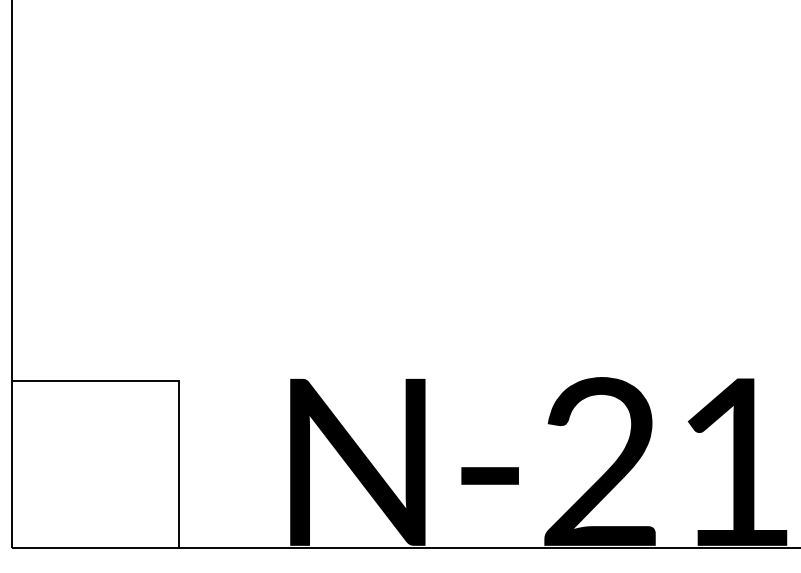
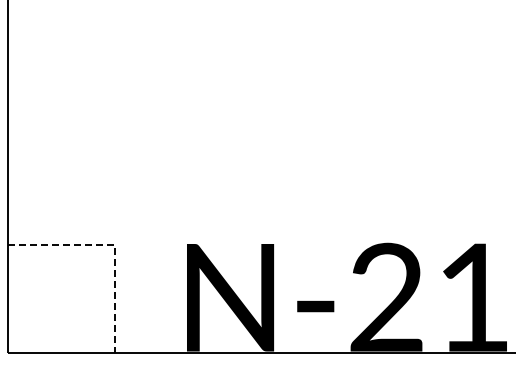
line: (179, 381) -> (115, 245), solid -> dashed

